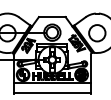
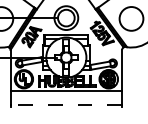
line: (52, 92) -> (66, 104), solid -> dashed

